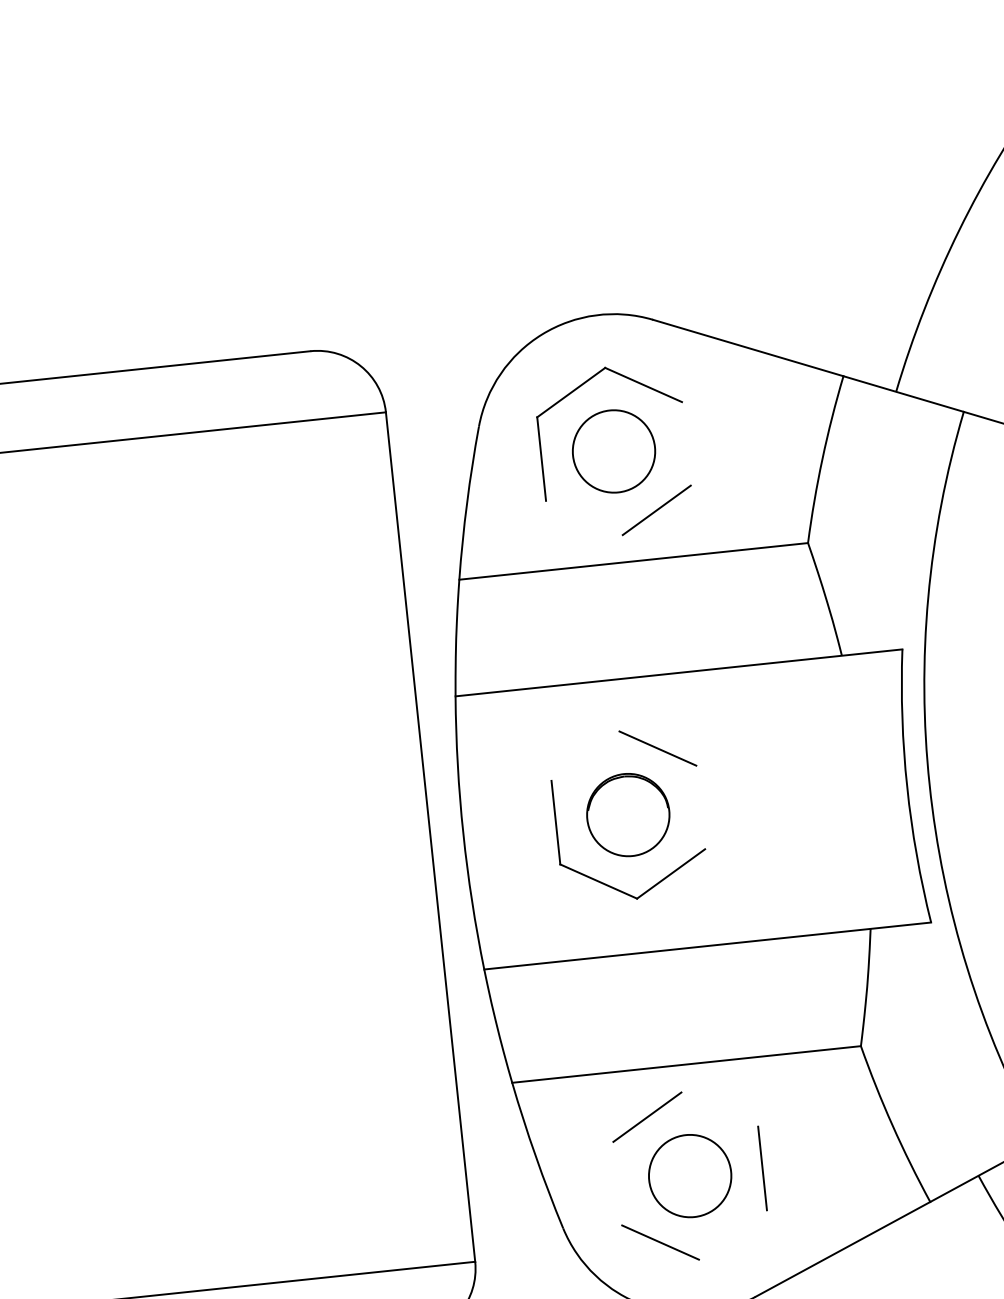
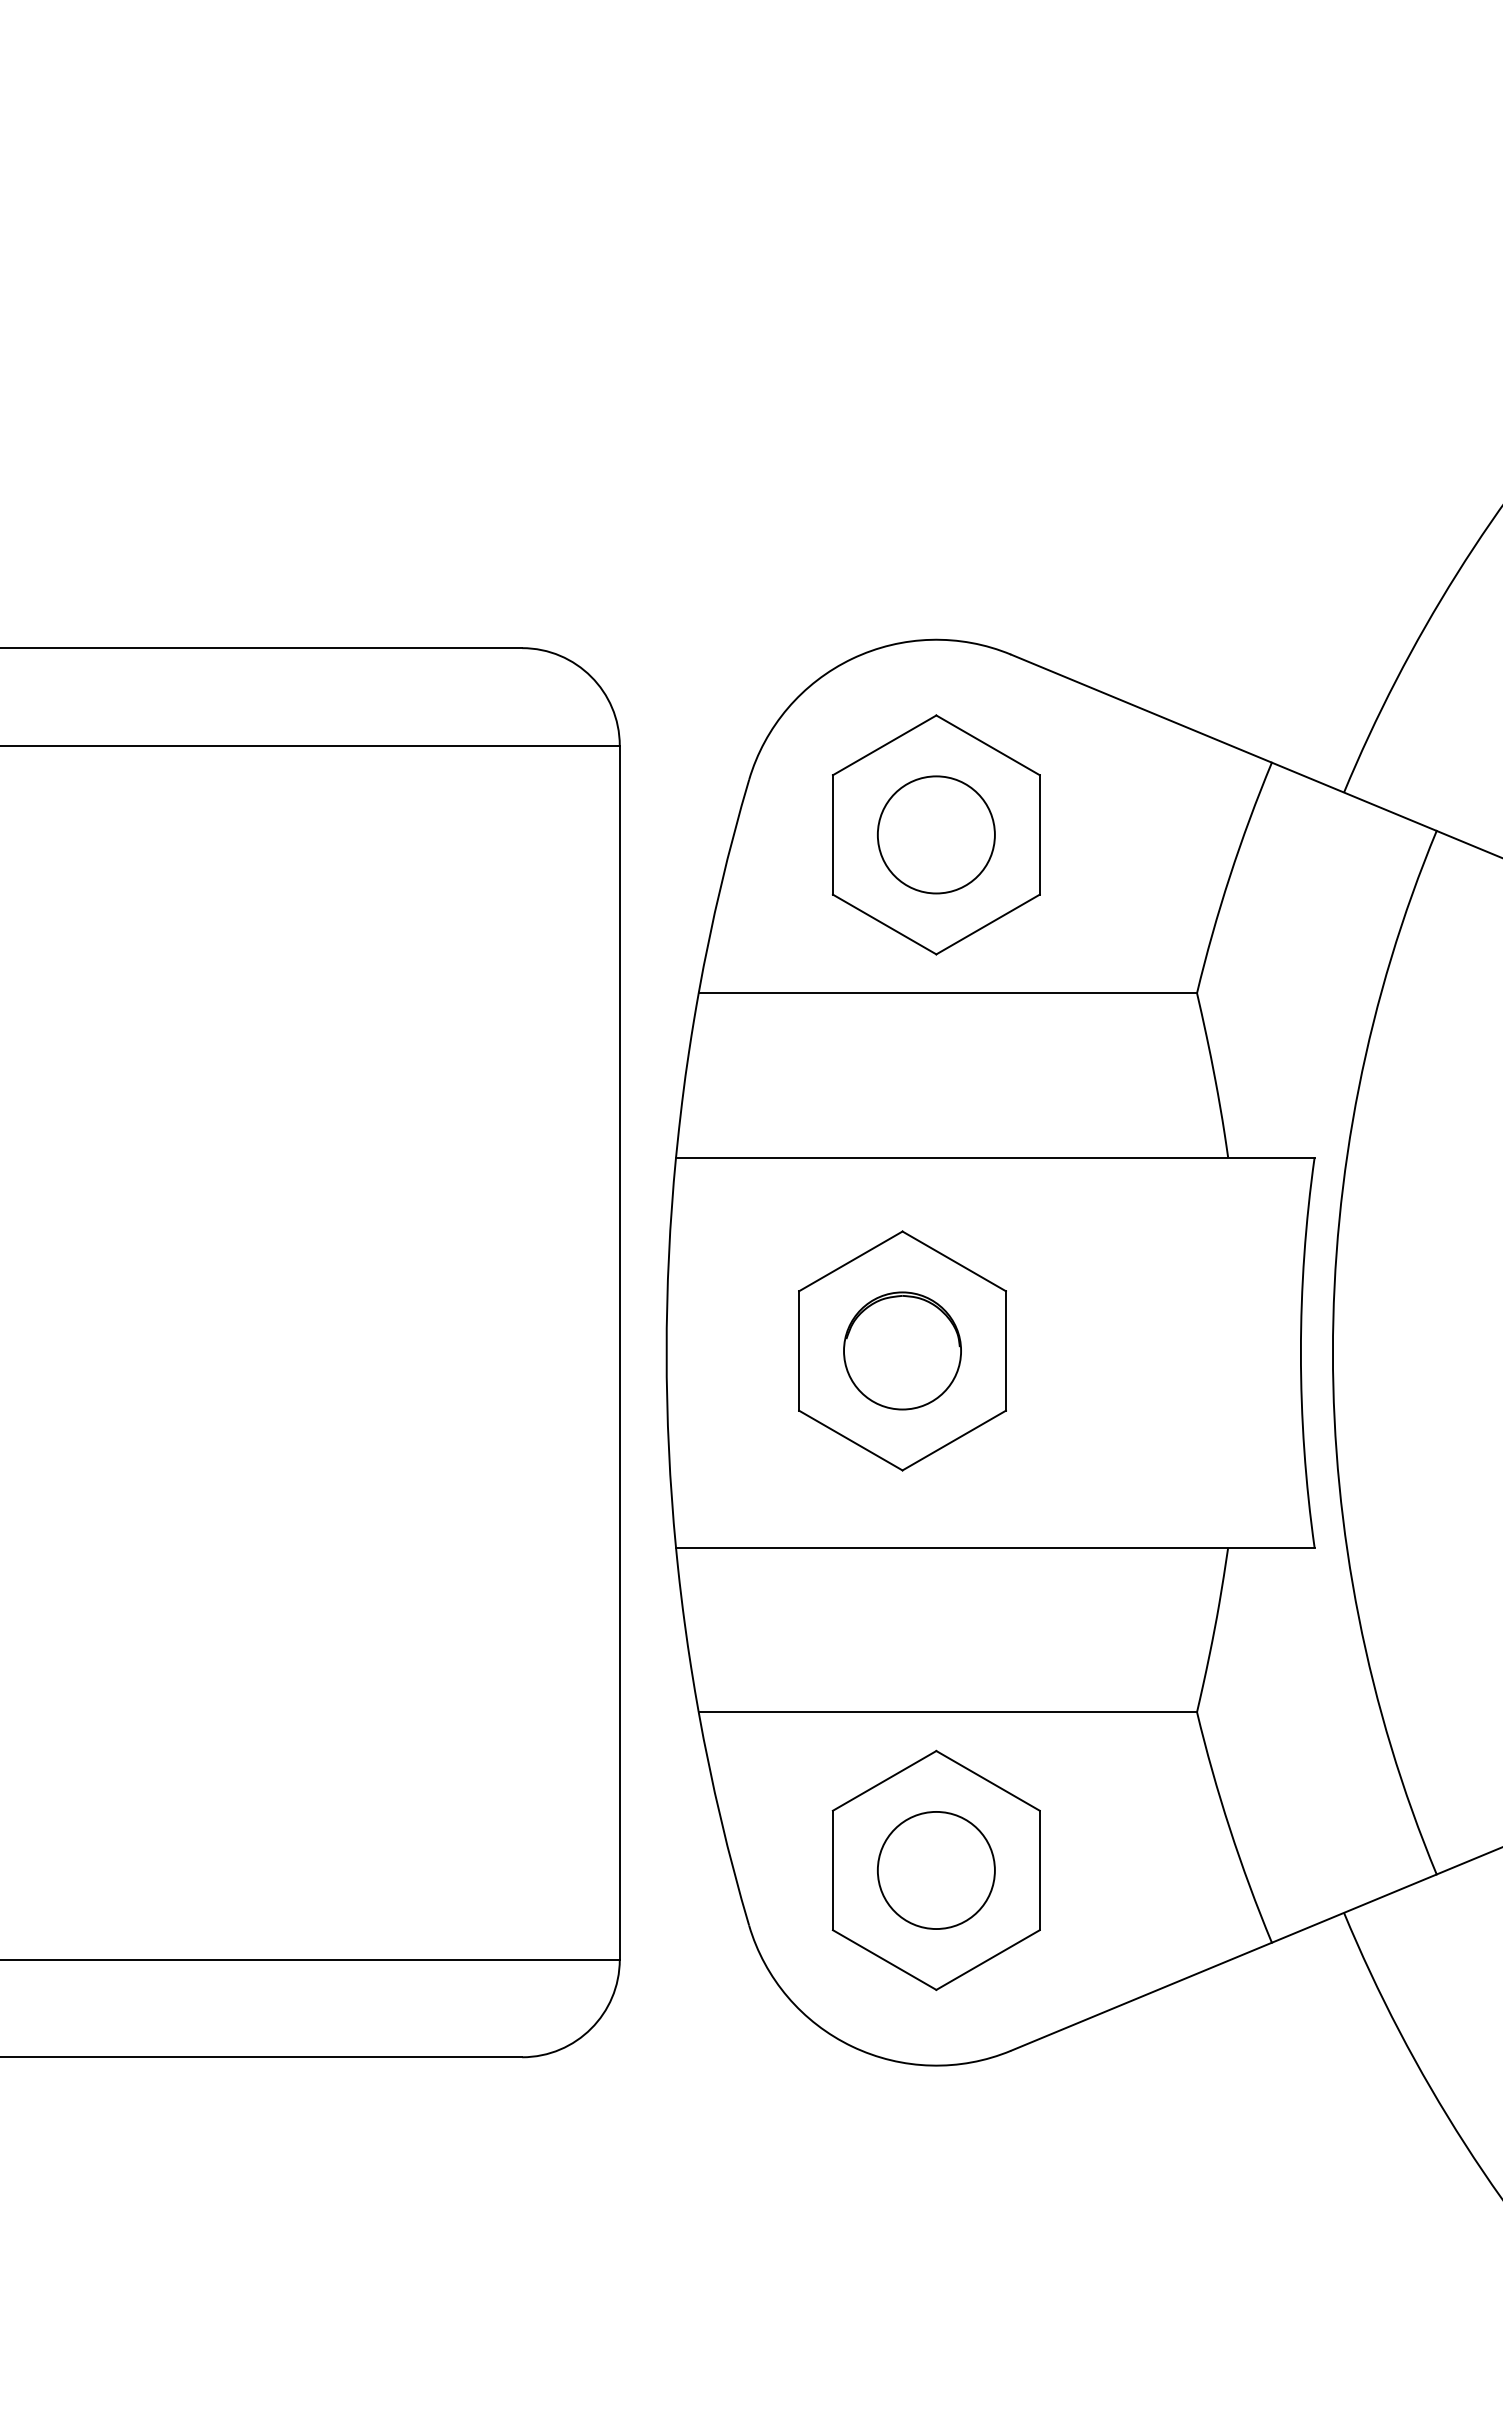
line: (686, 443) -> (1039, 834), added
line: (584, 517) -> (884, 924), added
line: (585, 756) -> (850, 1261), added
line: (701, 807) -> (1006, 1350), added
line: (719, 1109) -> (987, 1780), added
line: (617, 1183) -> (832, 1870), added
line: (732, 1234) -> (987, 1959), added

